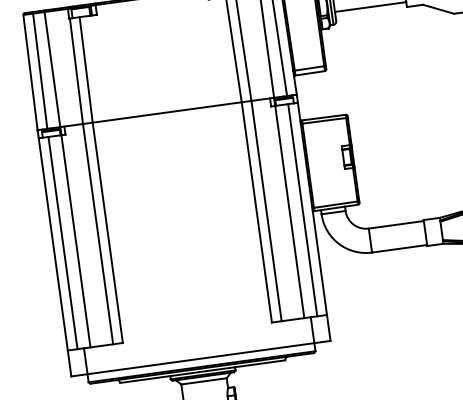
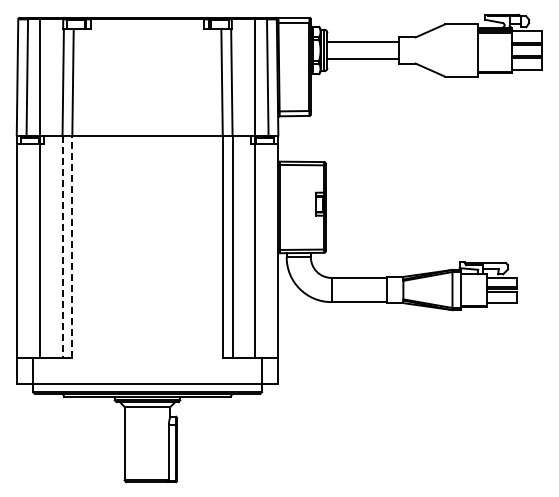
line: (302, 209) -> (268, 250), removed
line: (107, 232) -> (72, 246), solid -> dashed
line: (98, 234) -> (62, 247), solid -> dashed
line: (62, 242) -> (26, 250), removed

